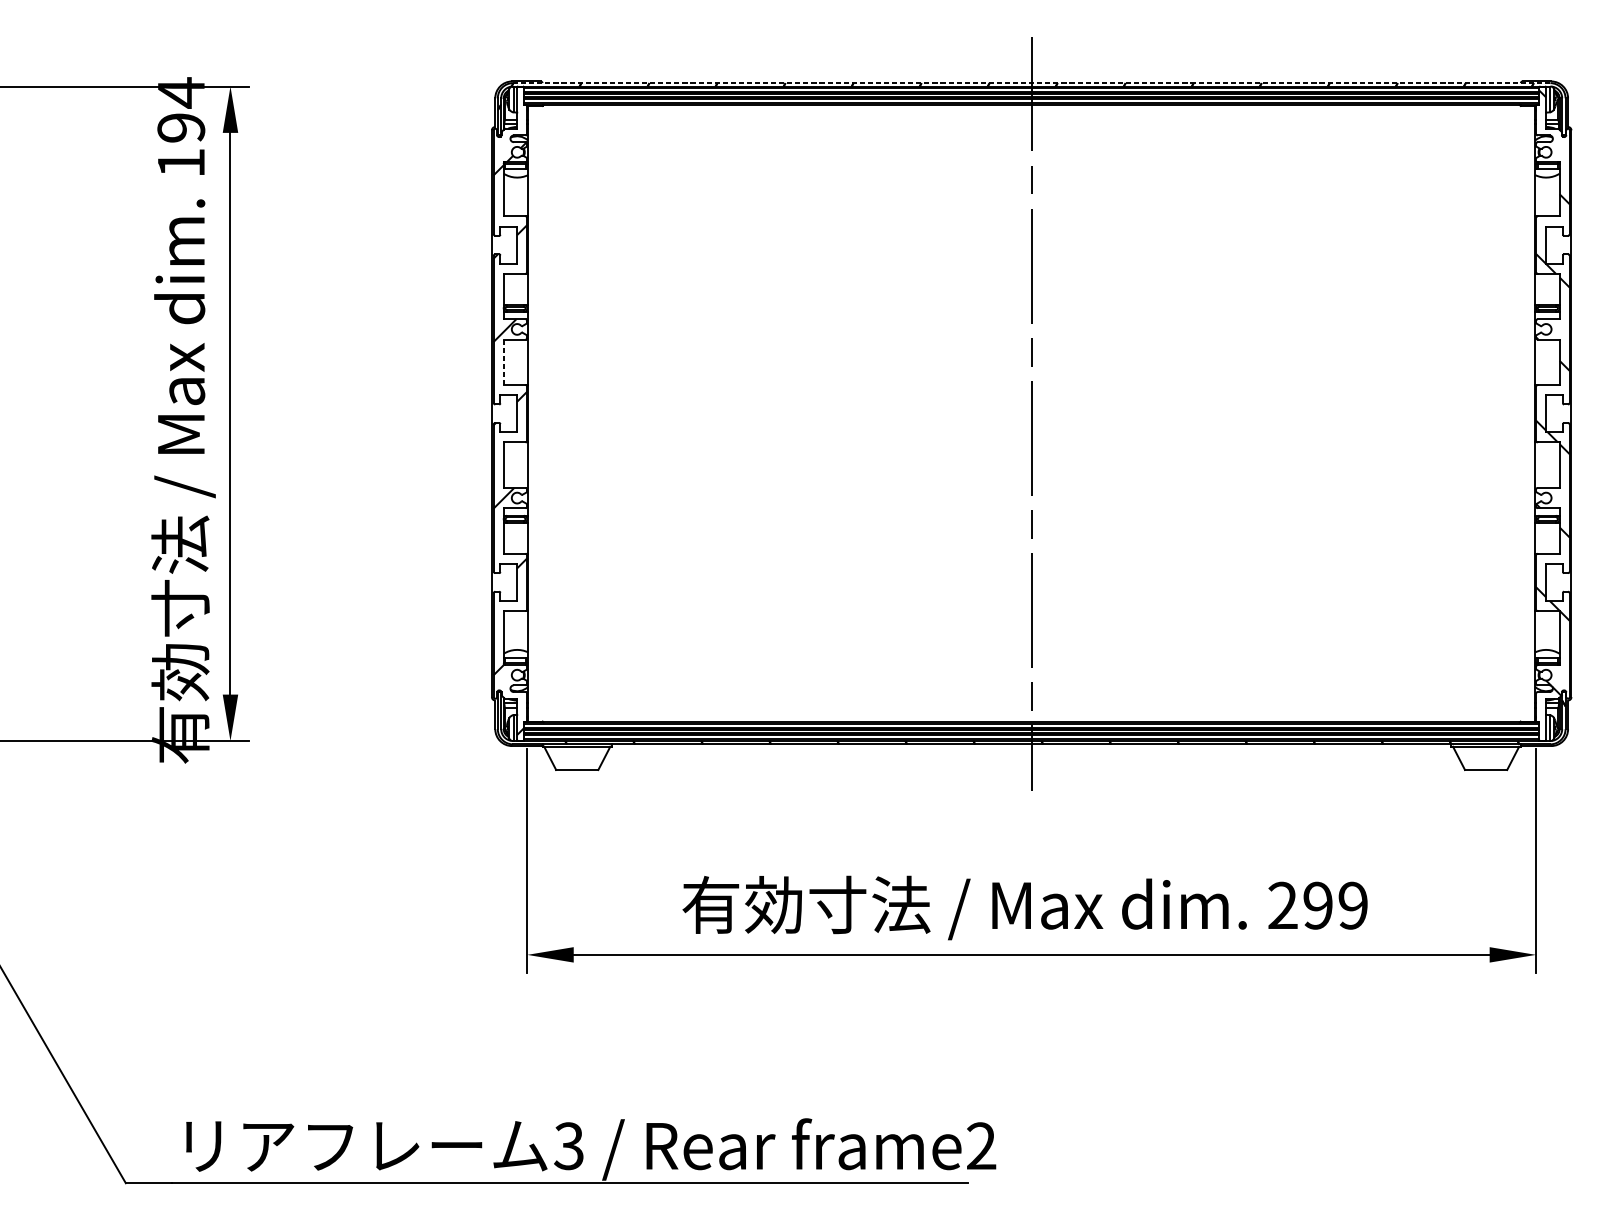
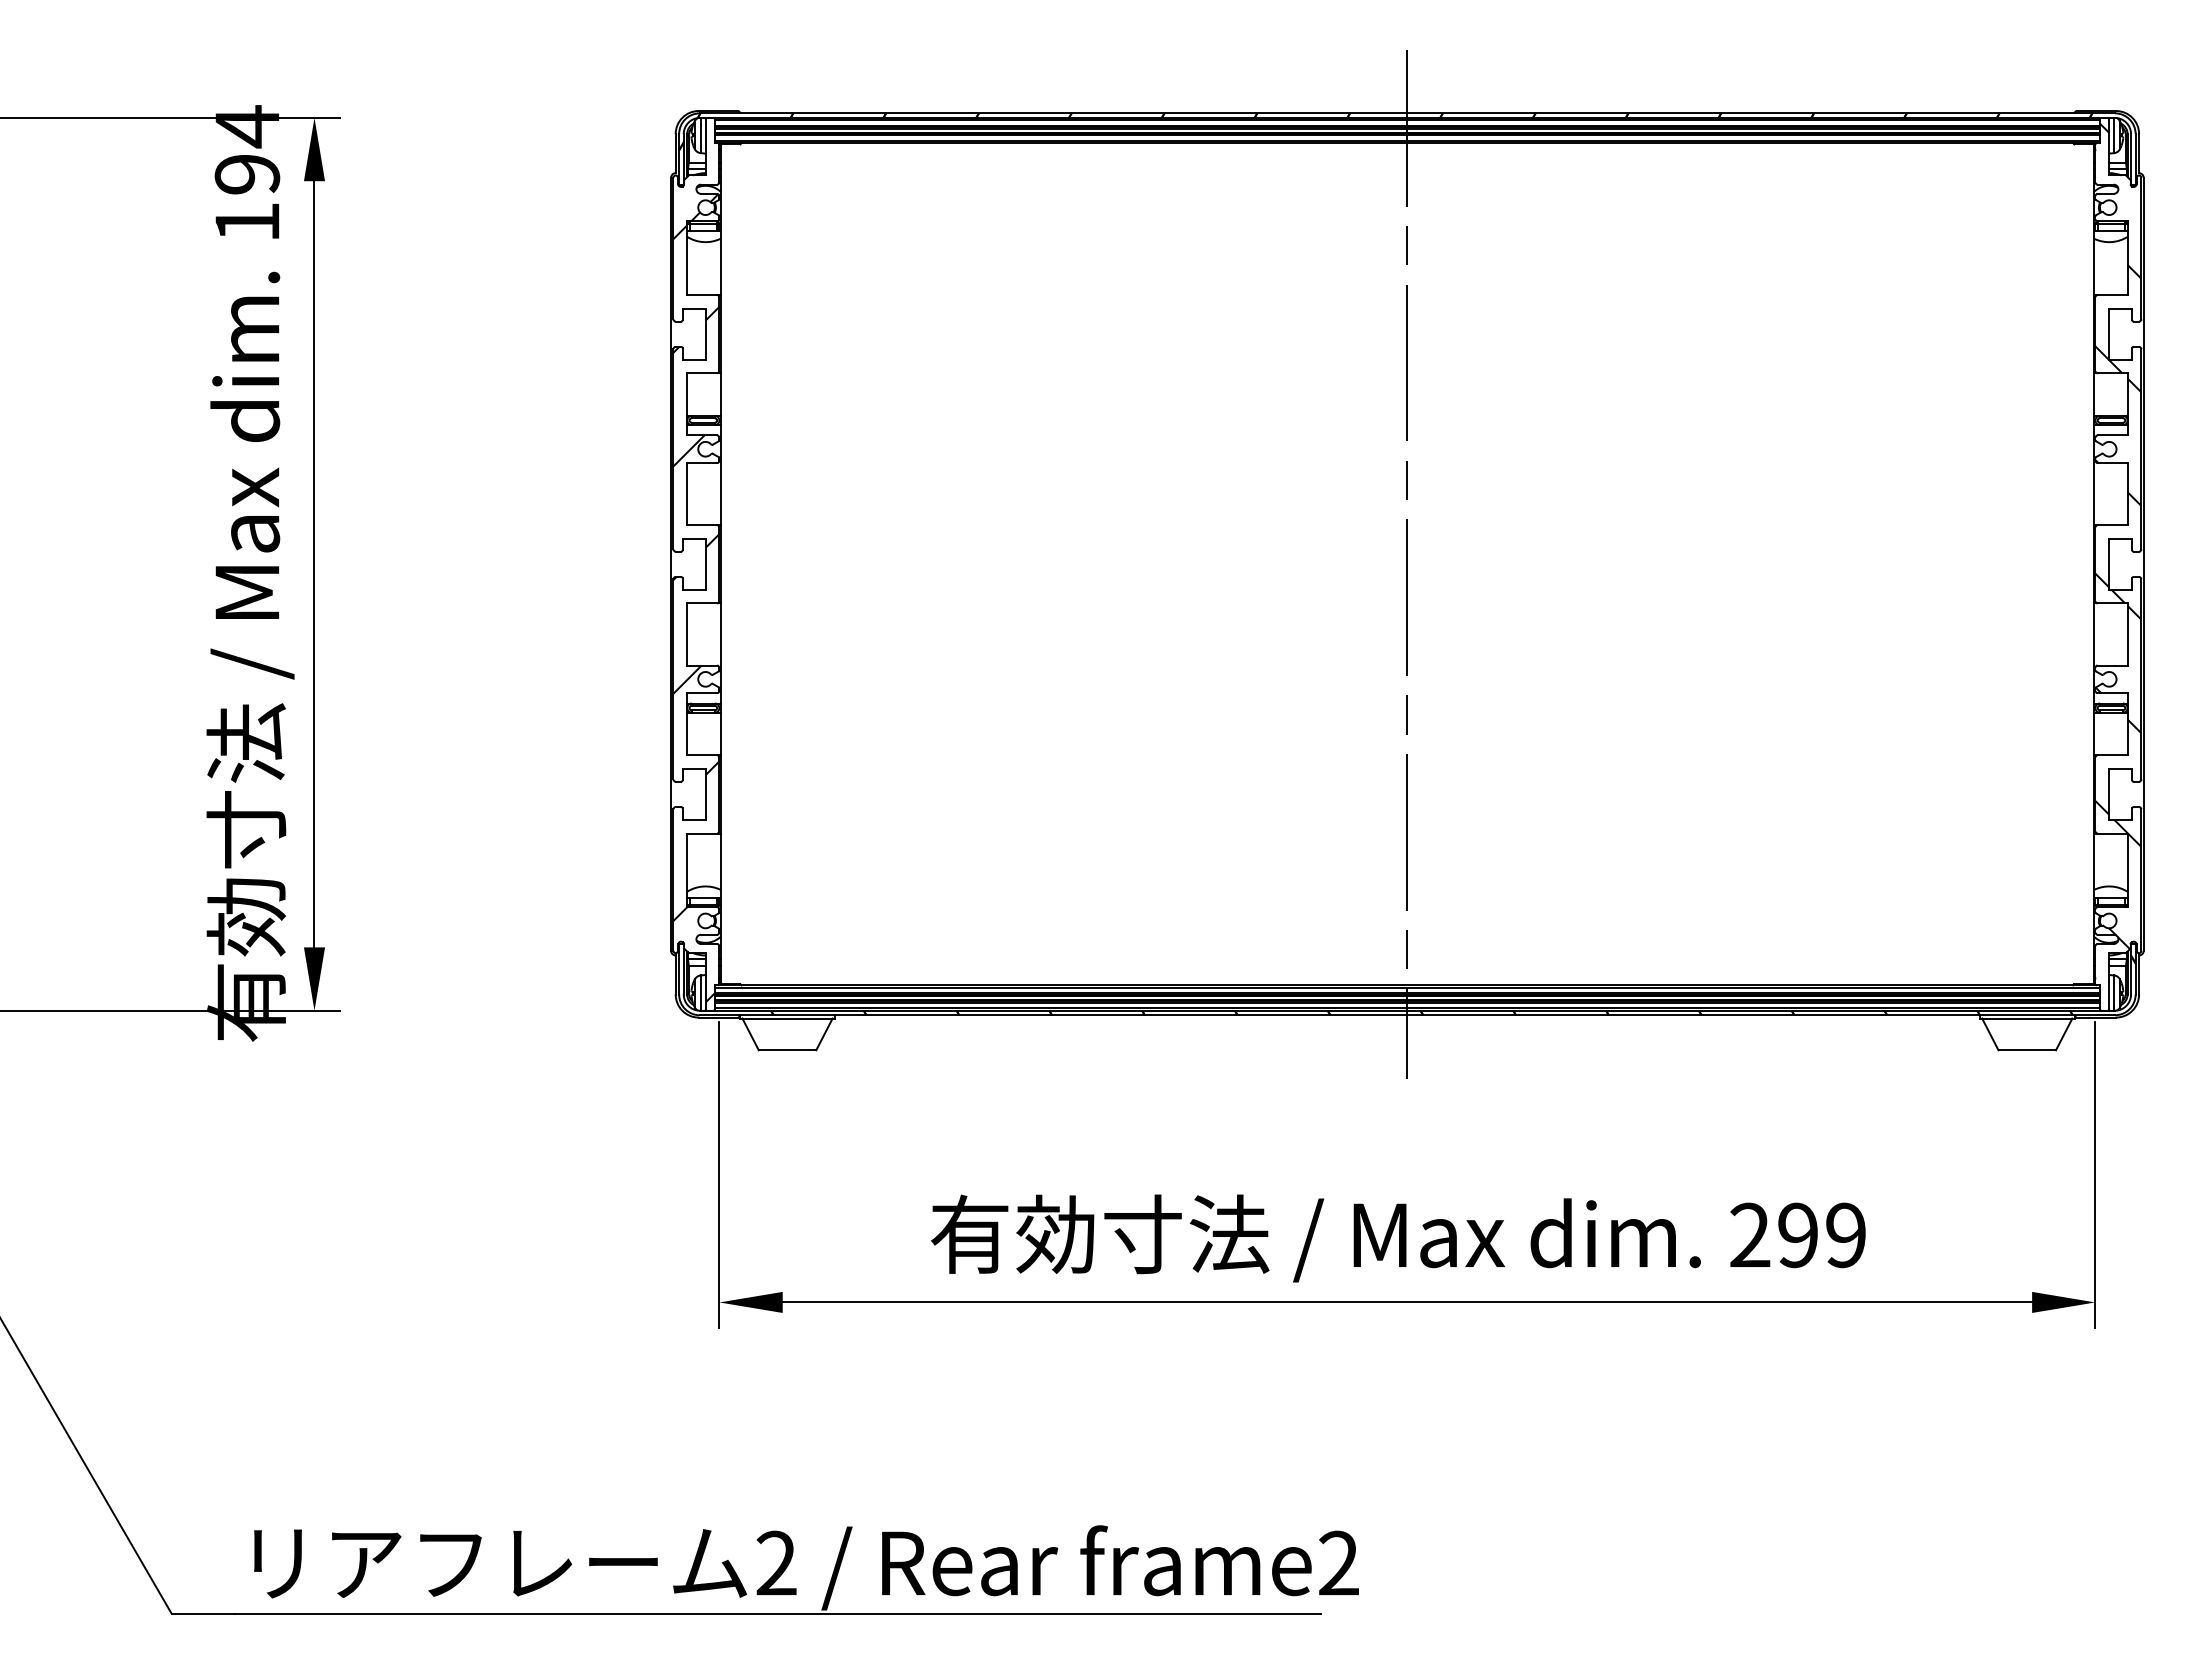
line: (1031, 83) -> (1407, 113), dashed -> solid
line: (503, 361) -> (687, 493), dashed -> solid
text: (568, 1146) -> (775, 1563), 3 -> 2

